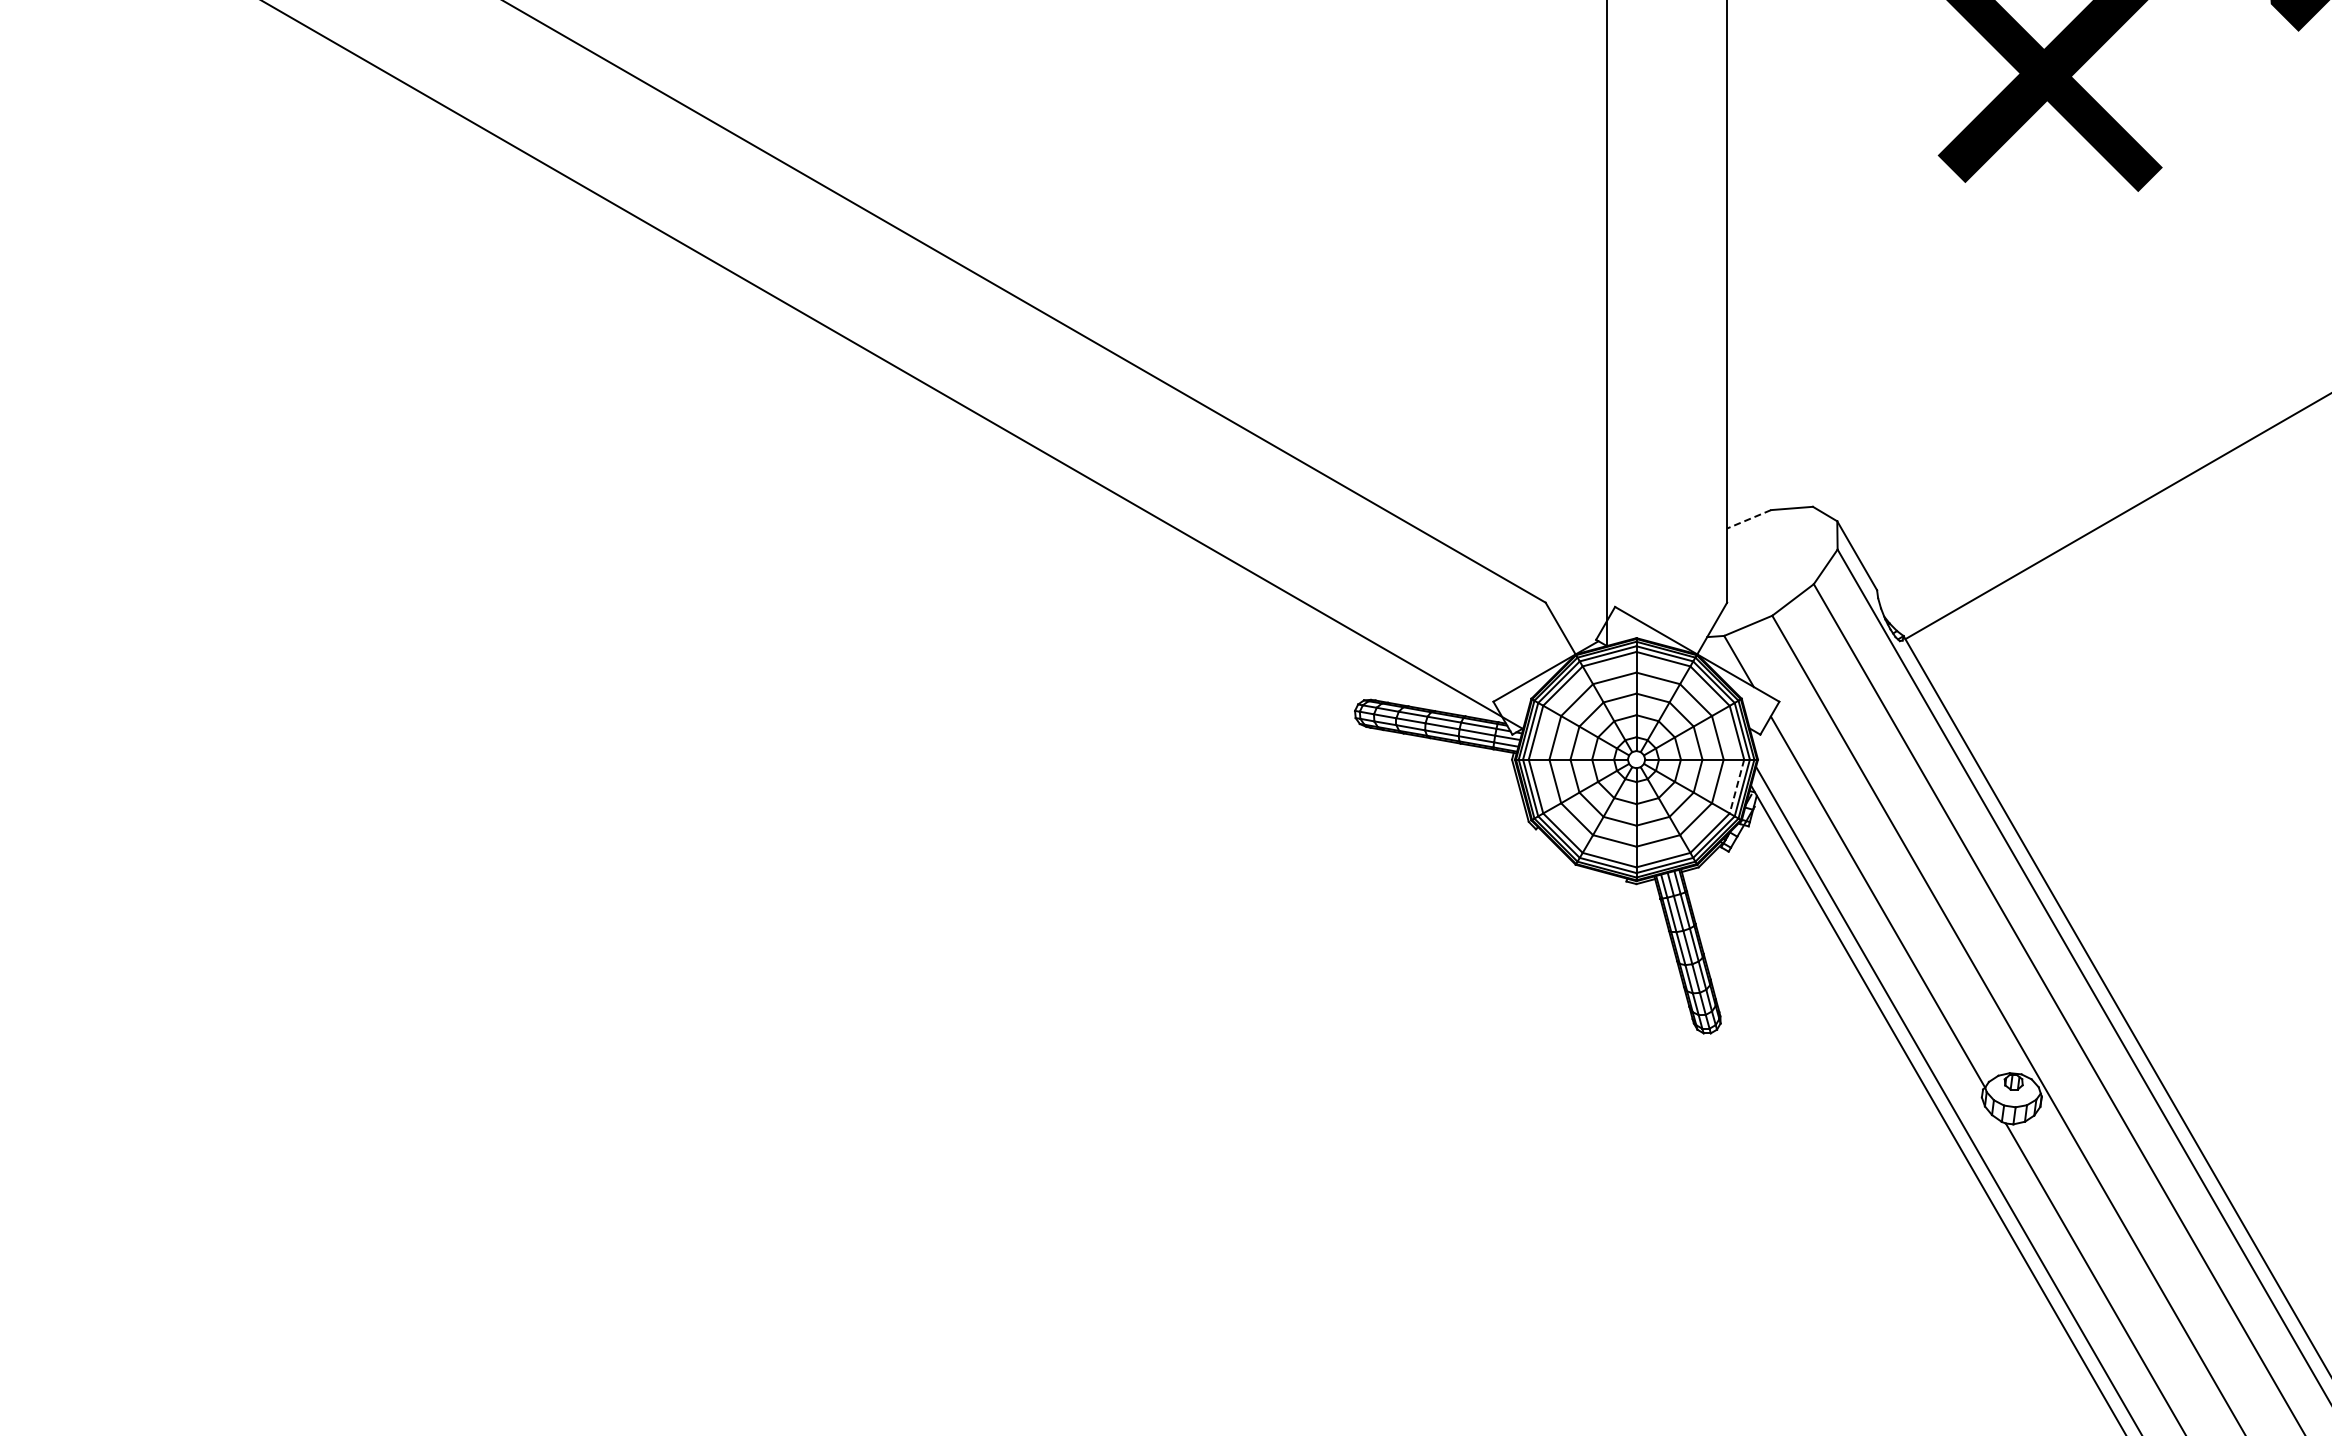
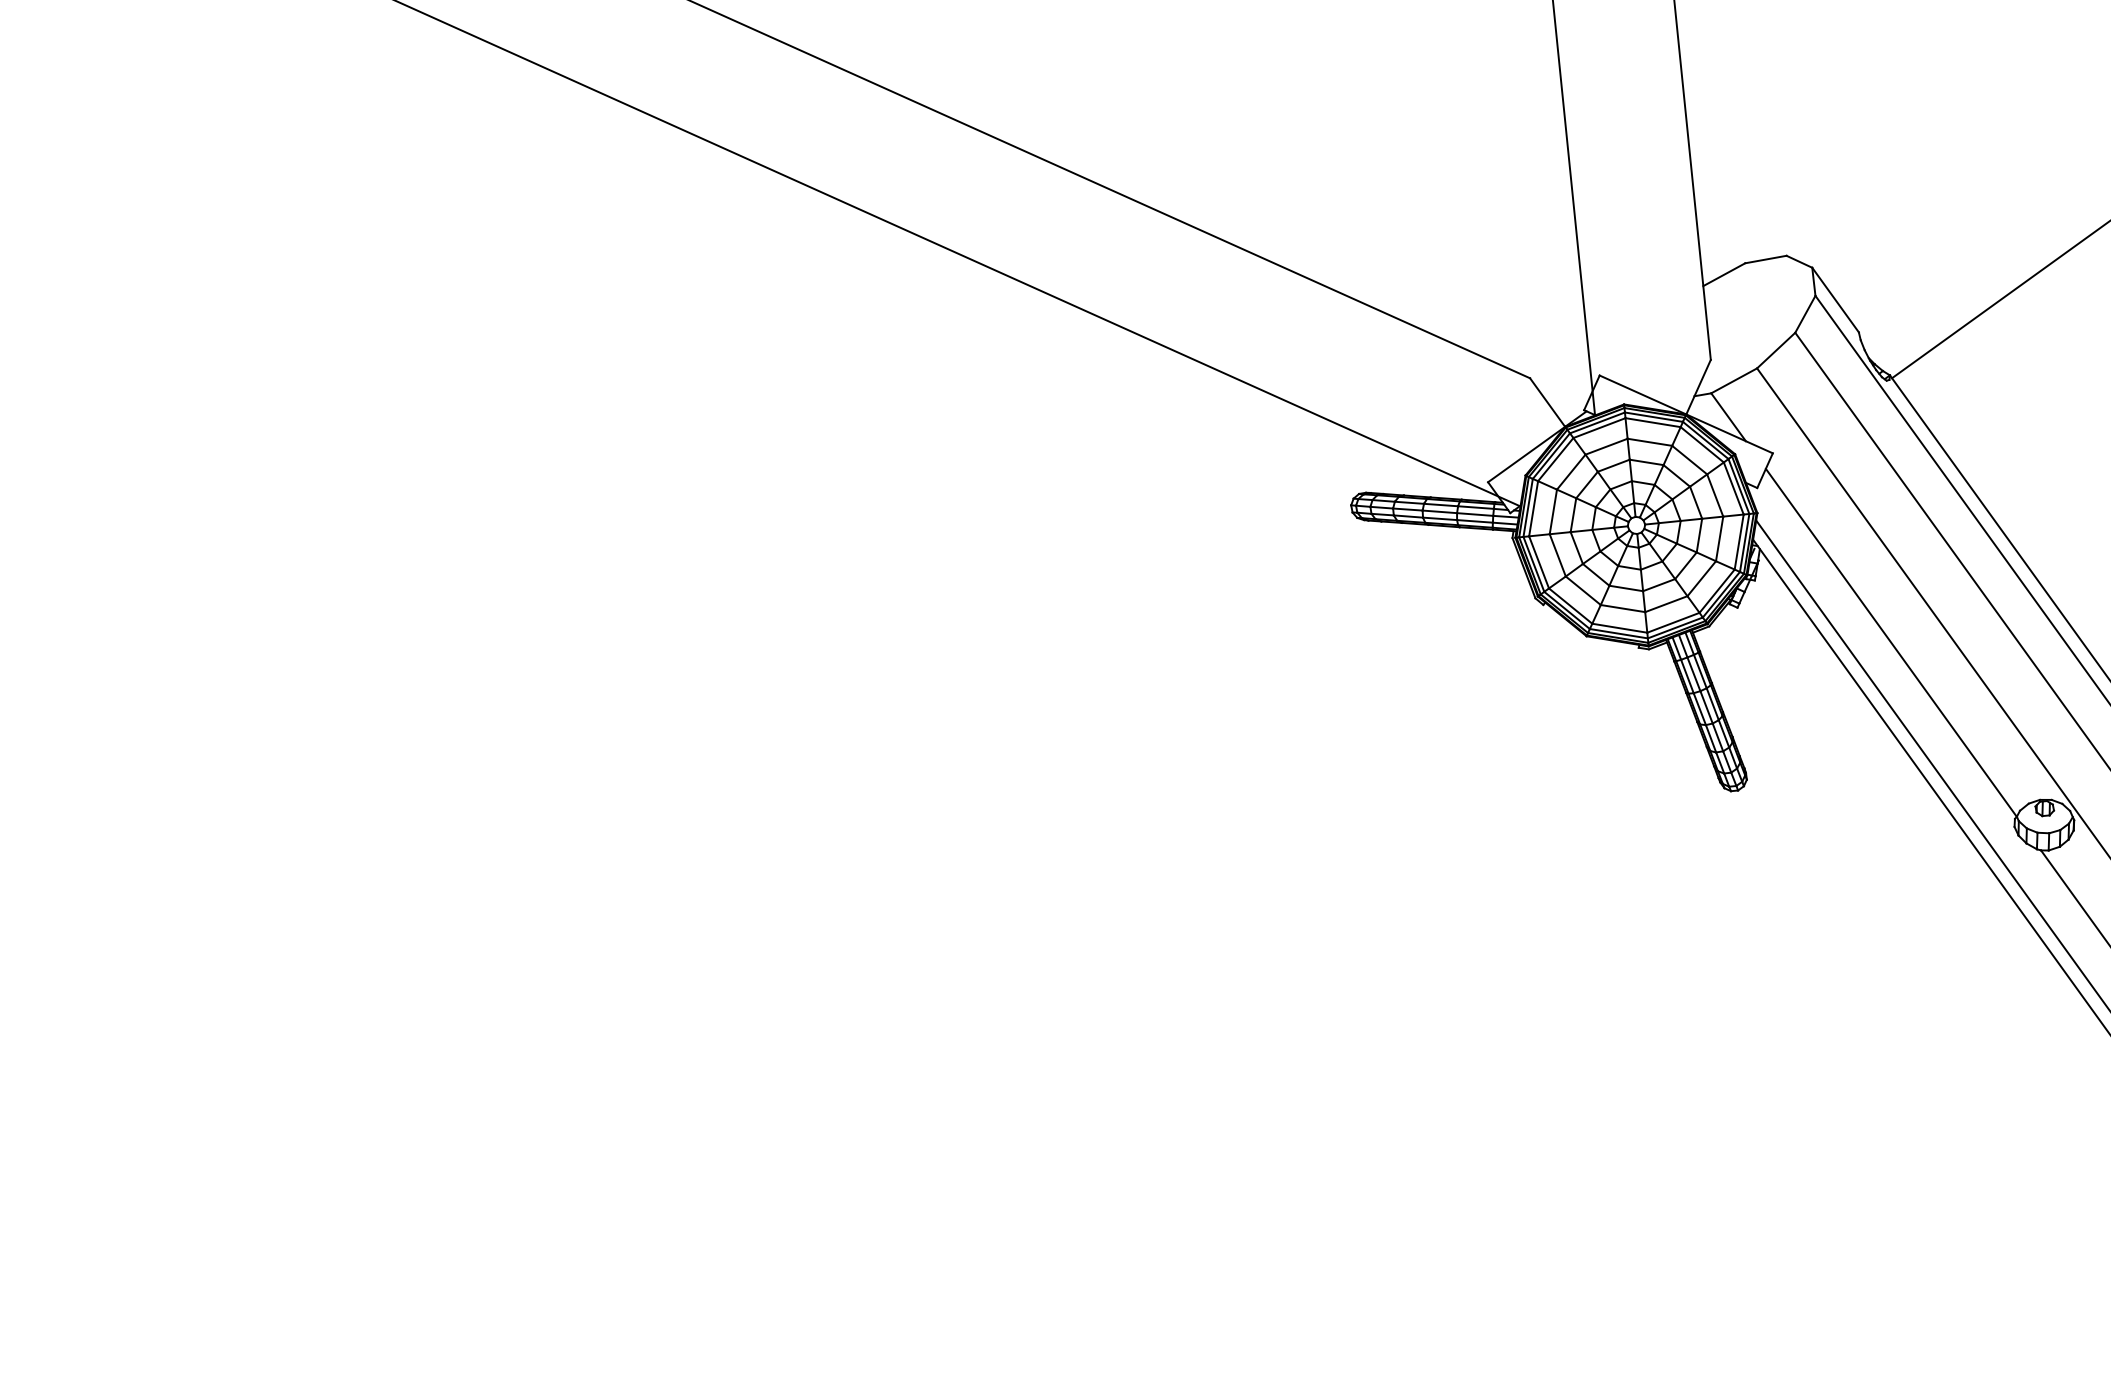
line: (1749, 519) -> (1724, 274), dashed -> solid
line: (1736, 786) -> (1738, 542), dashed -> solid

